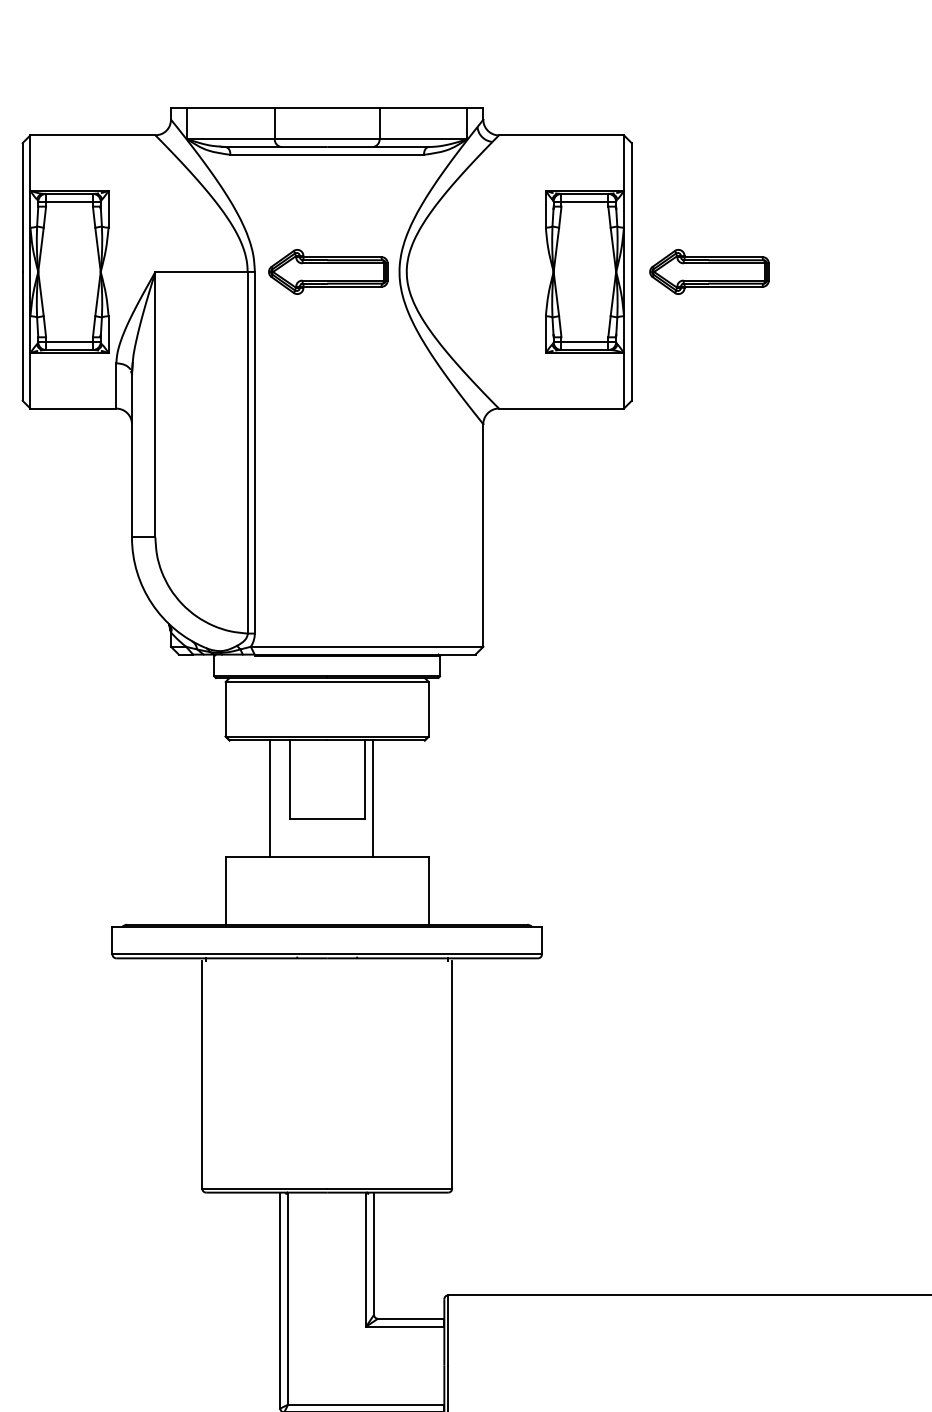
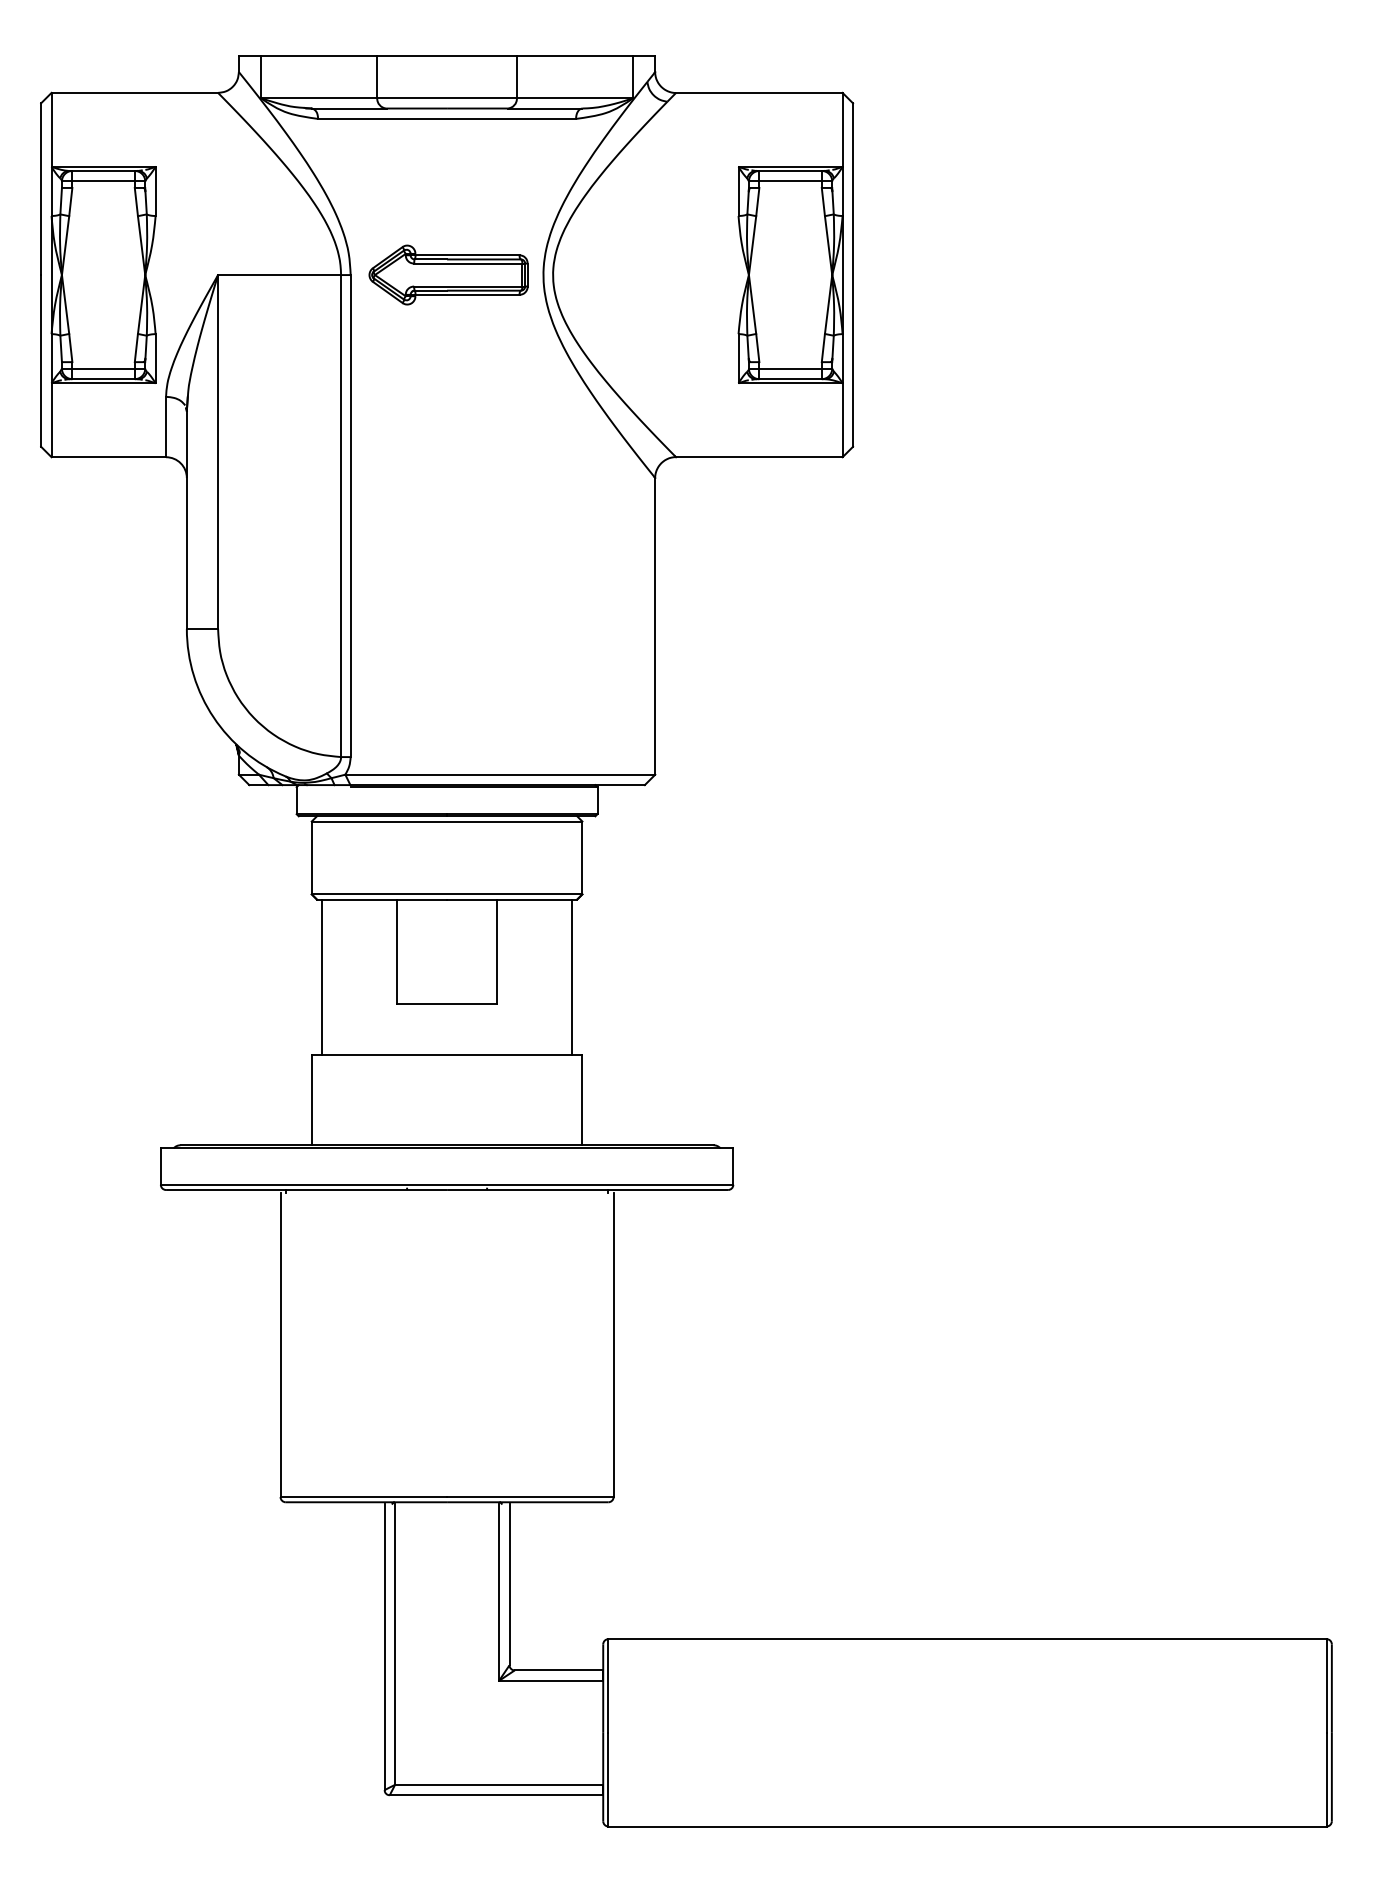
part: (709, 271) -> (956, 274), removed
line: (270, 798) -> (322, 976), moved
line: (373, 798) -> (572, 976), moved

